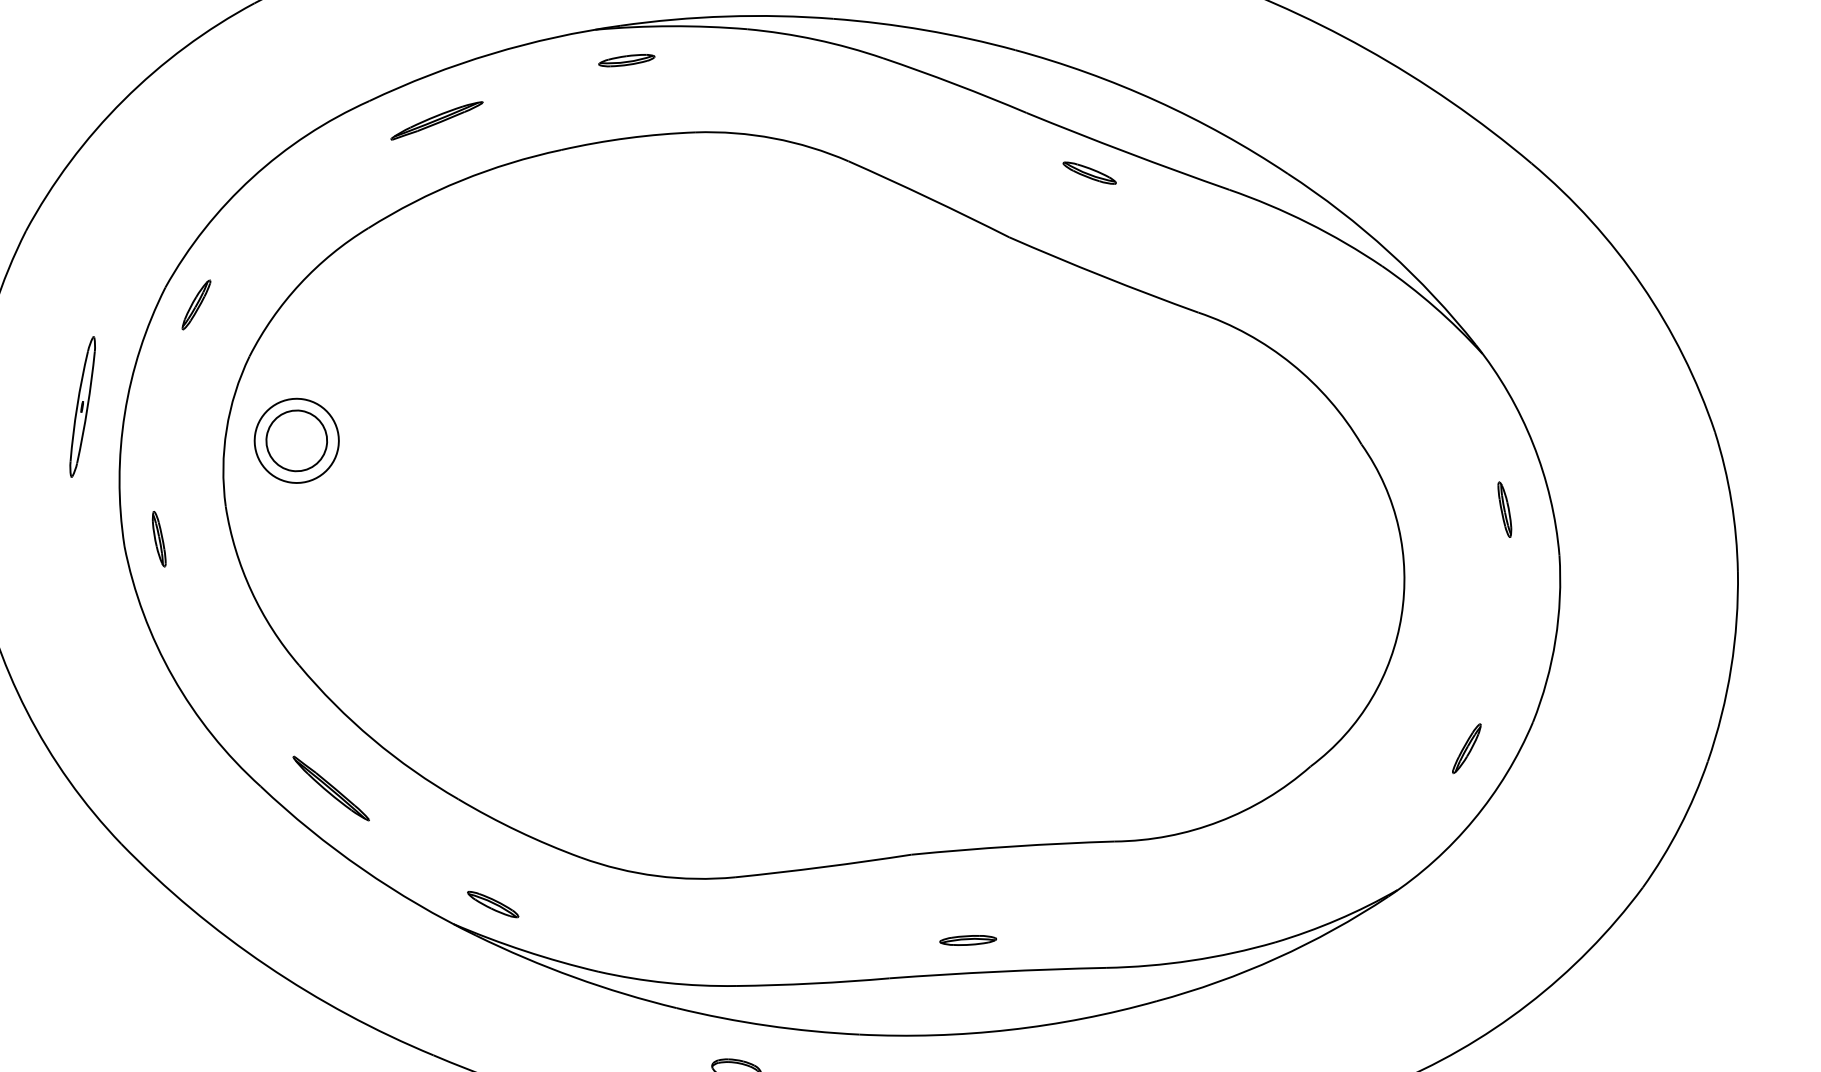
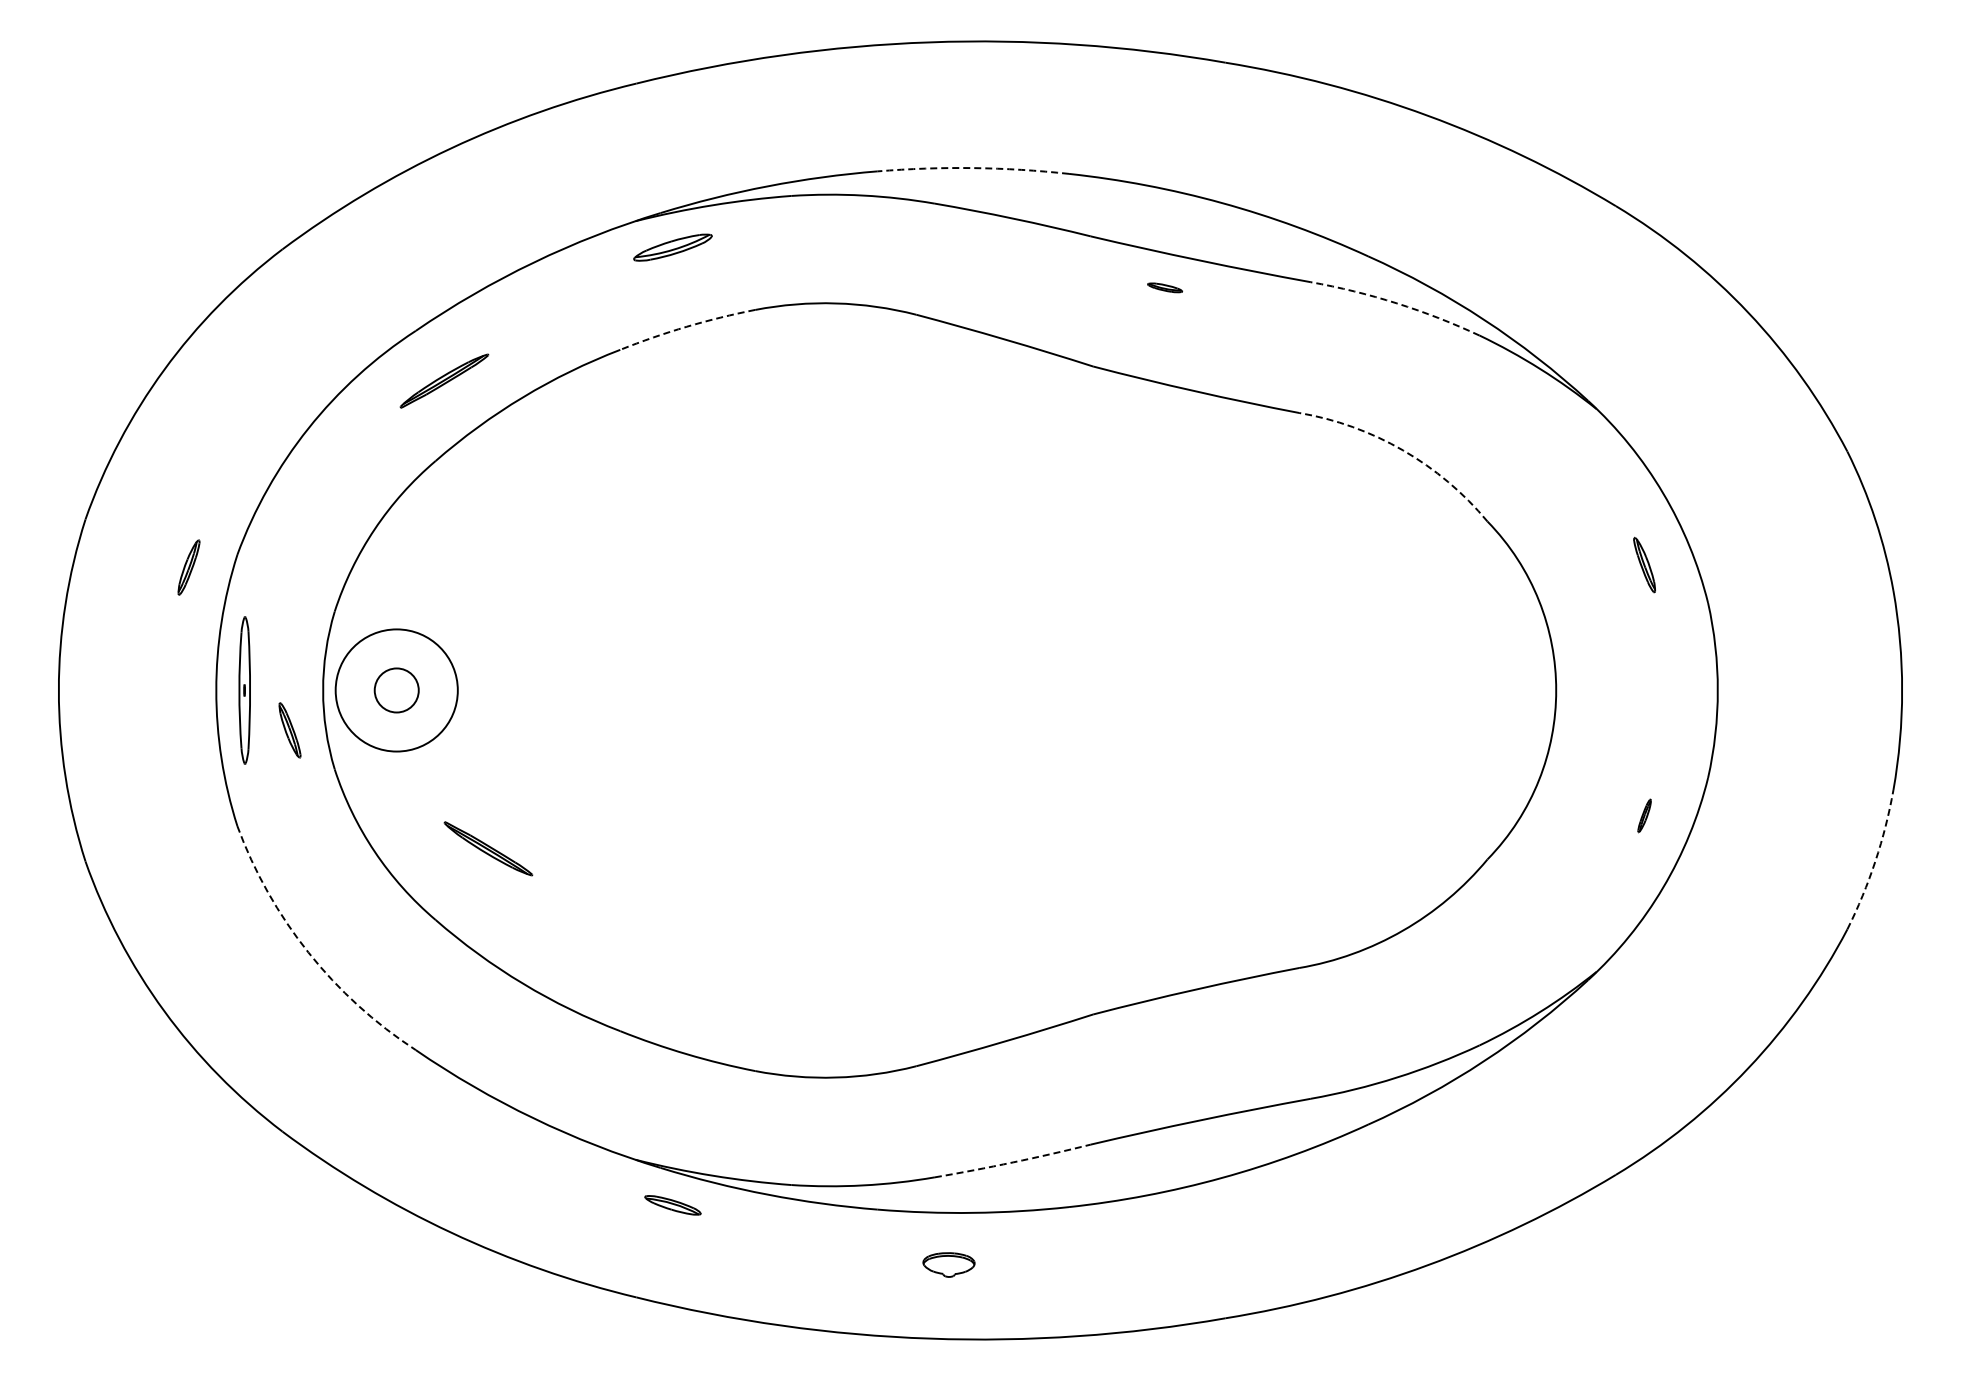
arc: (925, 30) -> (973, 168), solid -> dashed
part: (626, 60) -> (672, 247), size x1.4
part: (437, 120) -> (444, 380), moved
arc: (627, 137) -> (686, 326), solid -> dashed
part: (1089, 172) -> (1164, 287), size x0.6
arc: (1307, 223) -> (1396, 303), solid -> dashed
part: (196, 304) -> (188, 567), moved
arc: (1292, 364) -> (1403, 450), solid -> dashed
part: (82, 406) -> (244, 690), moved
circle: (296, 440) -> (396, 690), size x0.7
circle: (296, 440) -> (396, 690), size x1.4
part: (158, 539) -> (289, 730), moved
arc: (173, 677) -> (308, 952), solid -> dashed
part: (1466, 748) -> (1644, 815), size x0.6
part: (331, 788) -> (488, 848), moved
arc: (1679, 827) -> (1875, 861), solid -> dashed
part: (492, 904) -> (672, 1205), moved
part: (967, 939) -> (1164, 1092), removed
arc: (813, 983) -> (1013, 1162), solid -> dashed

